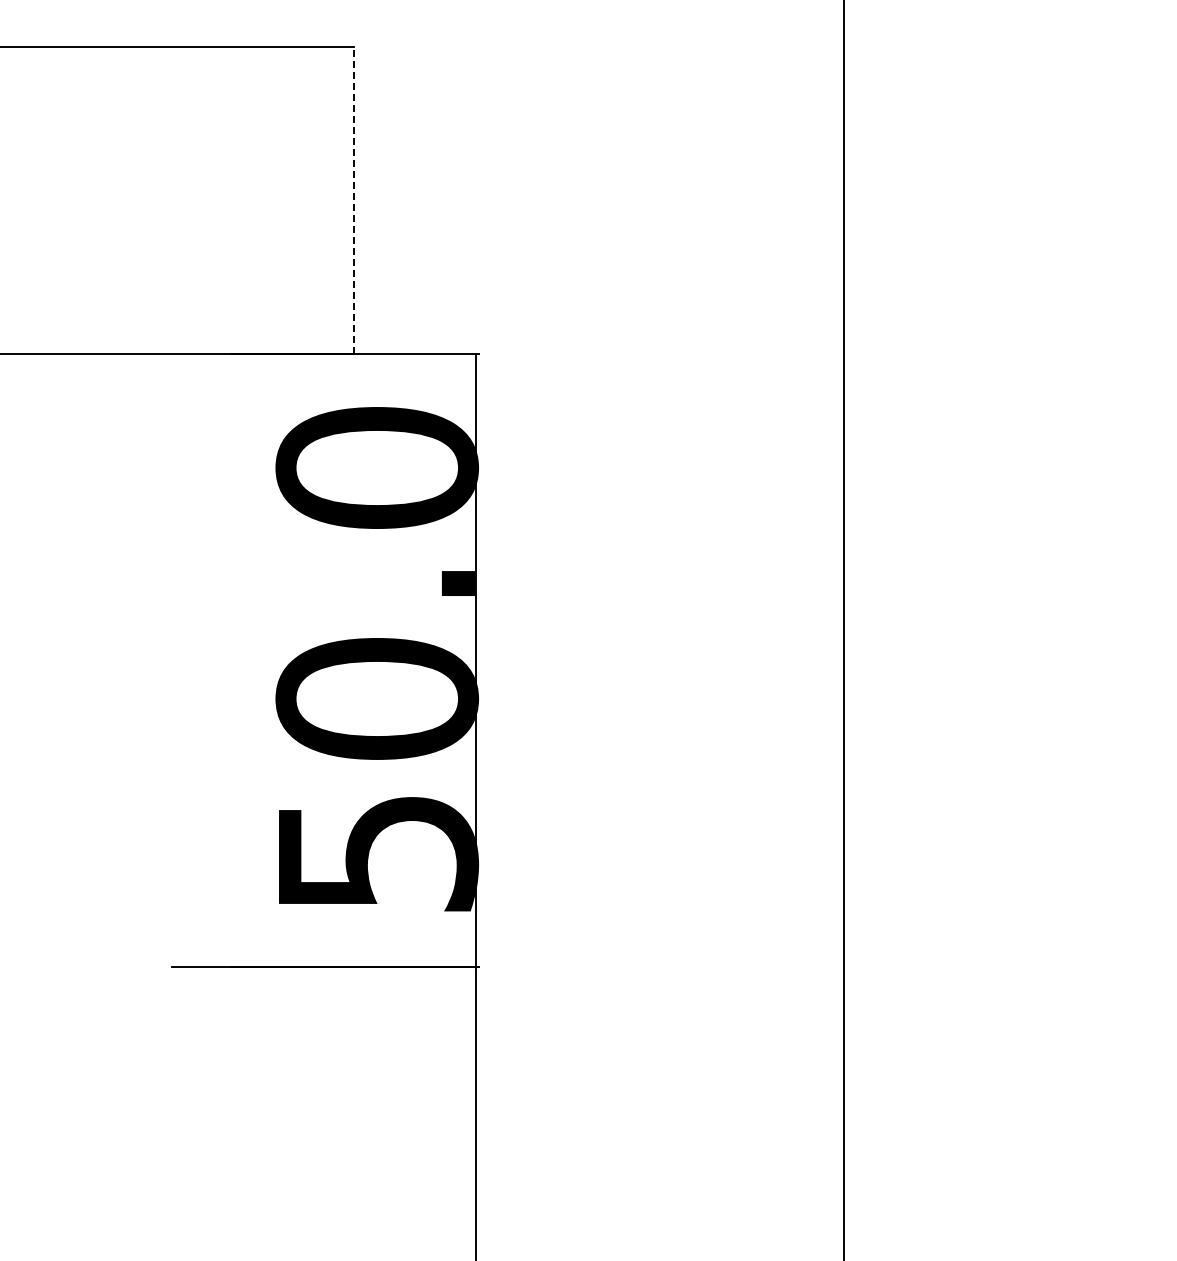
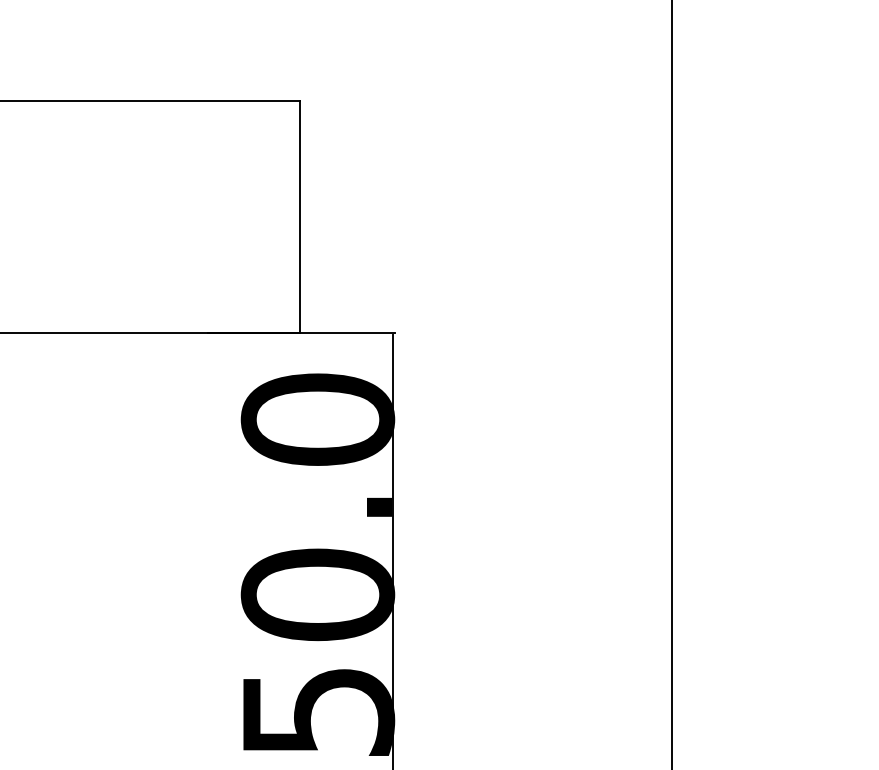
line: (353, 200) -> (299, 216), dashed -> solid

